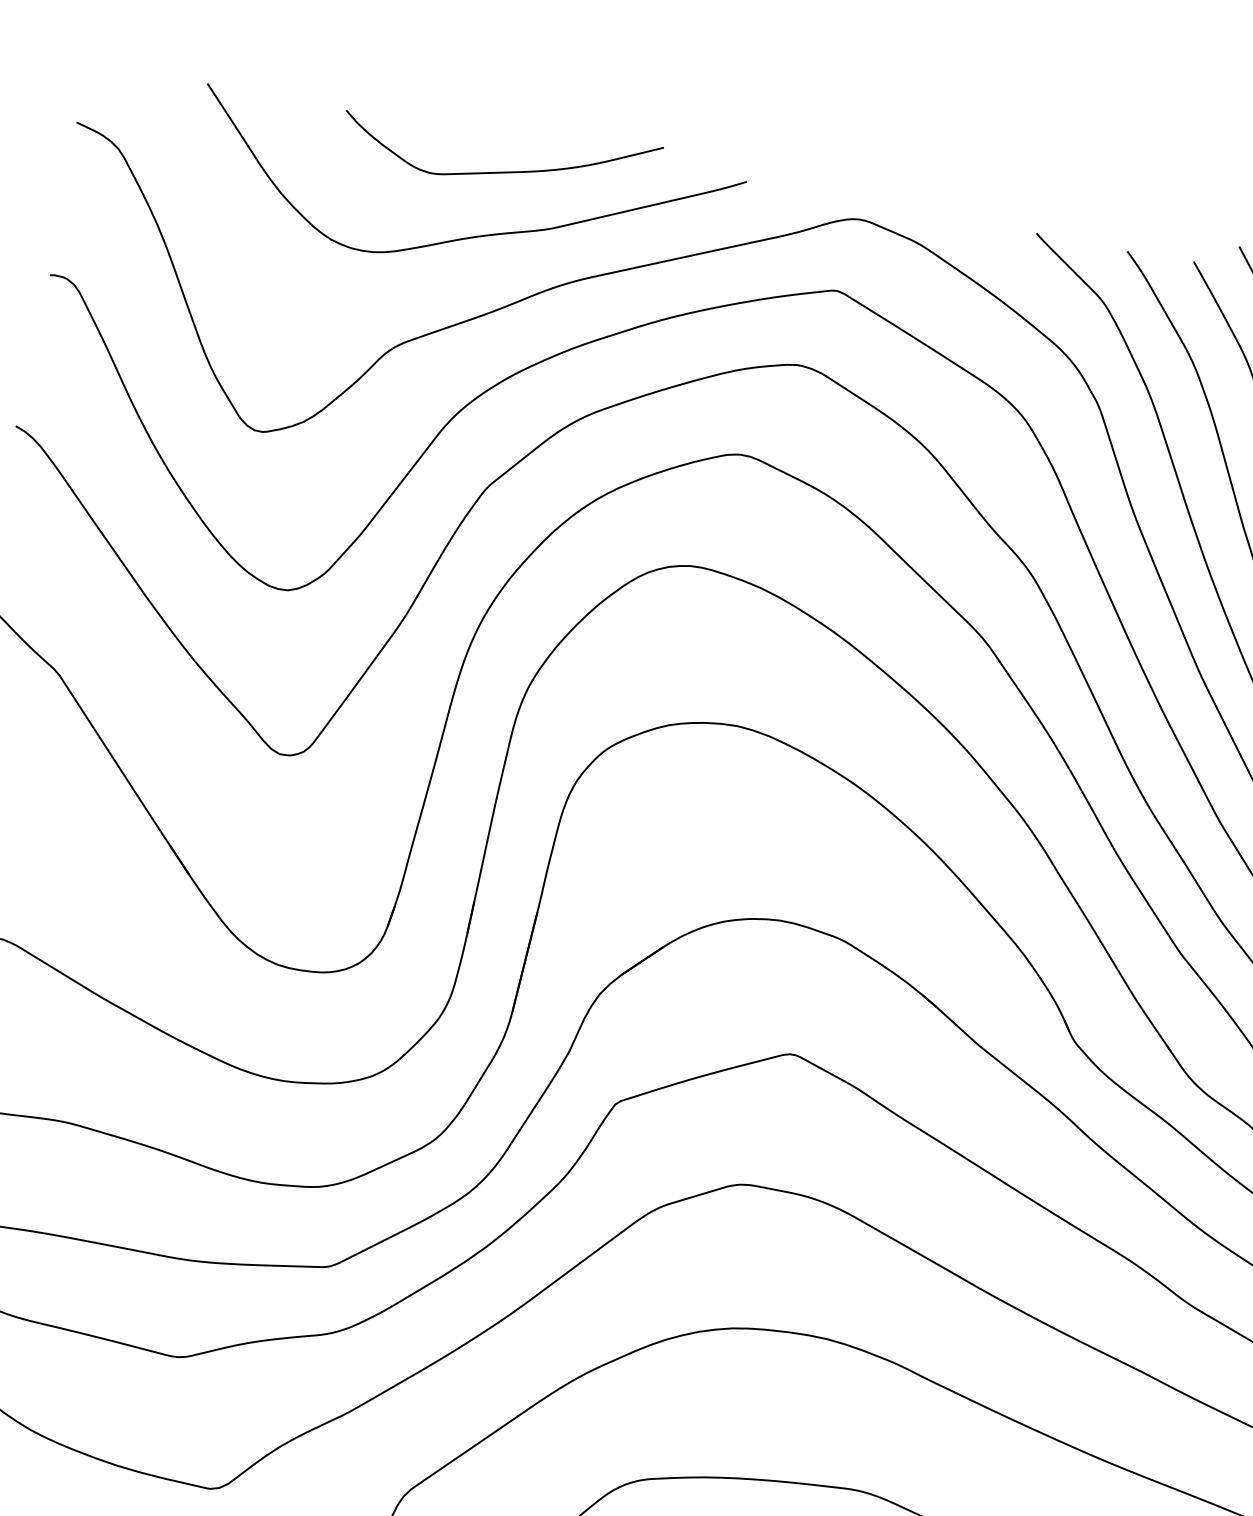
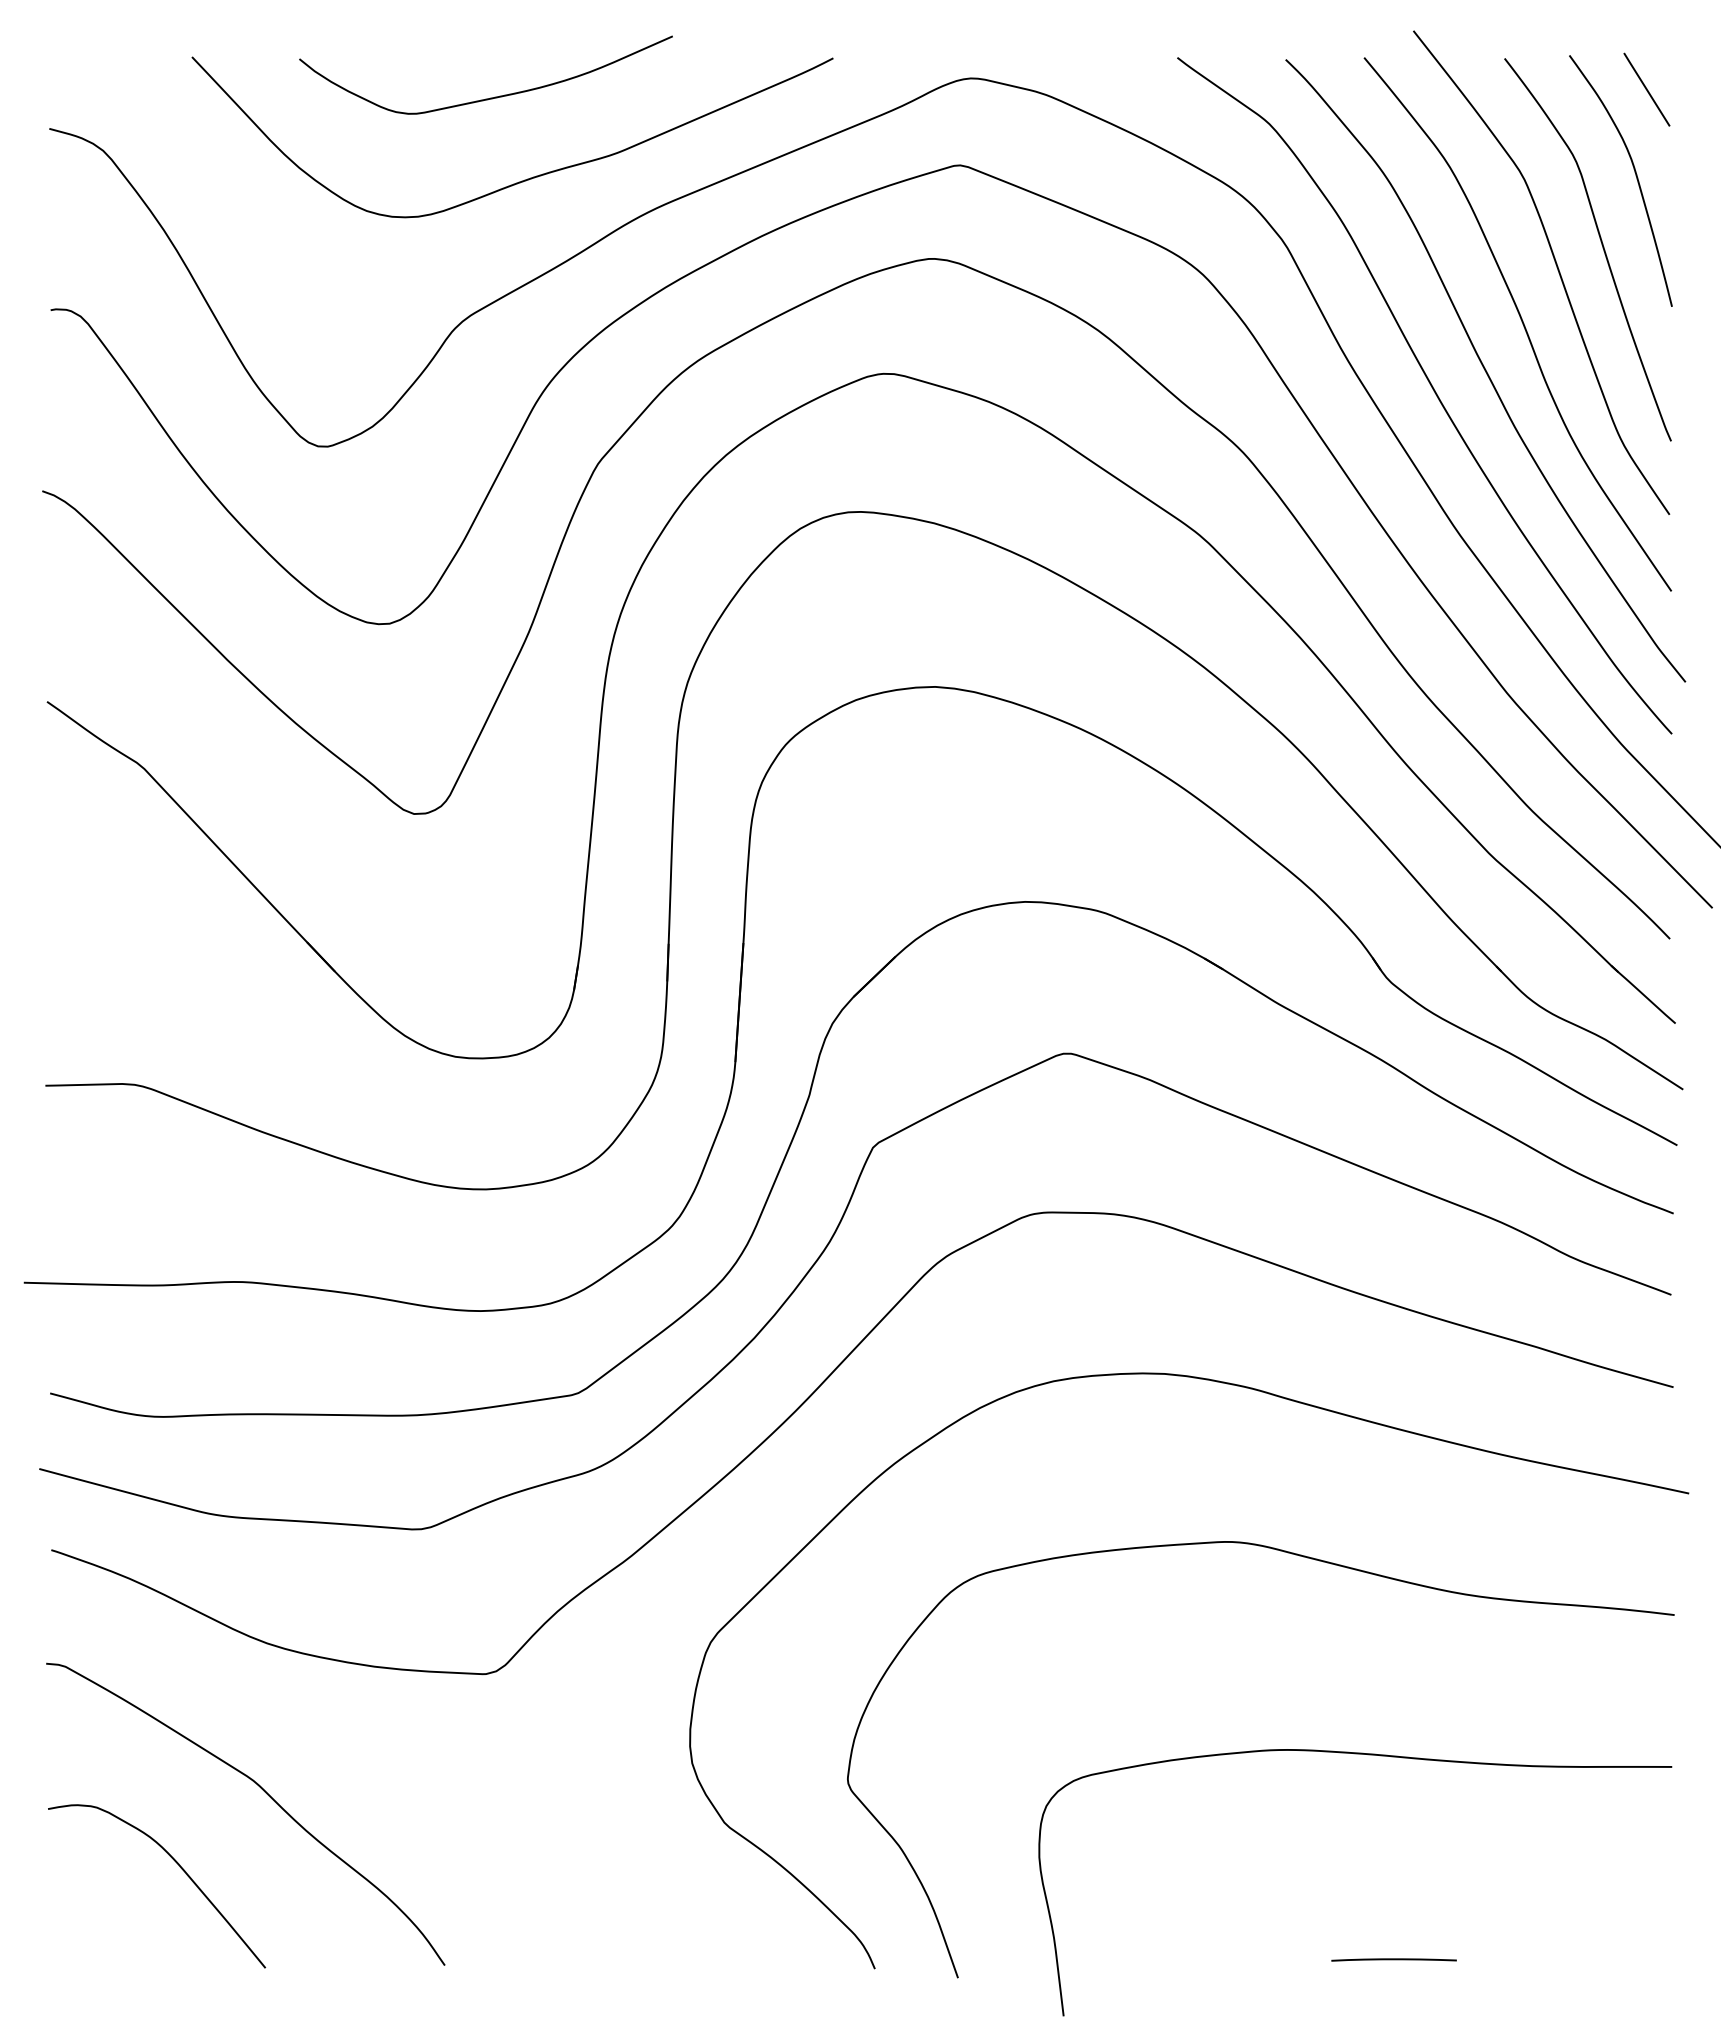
curve: (501, 171) -> (490, 97), moved

